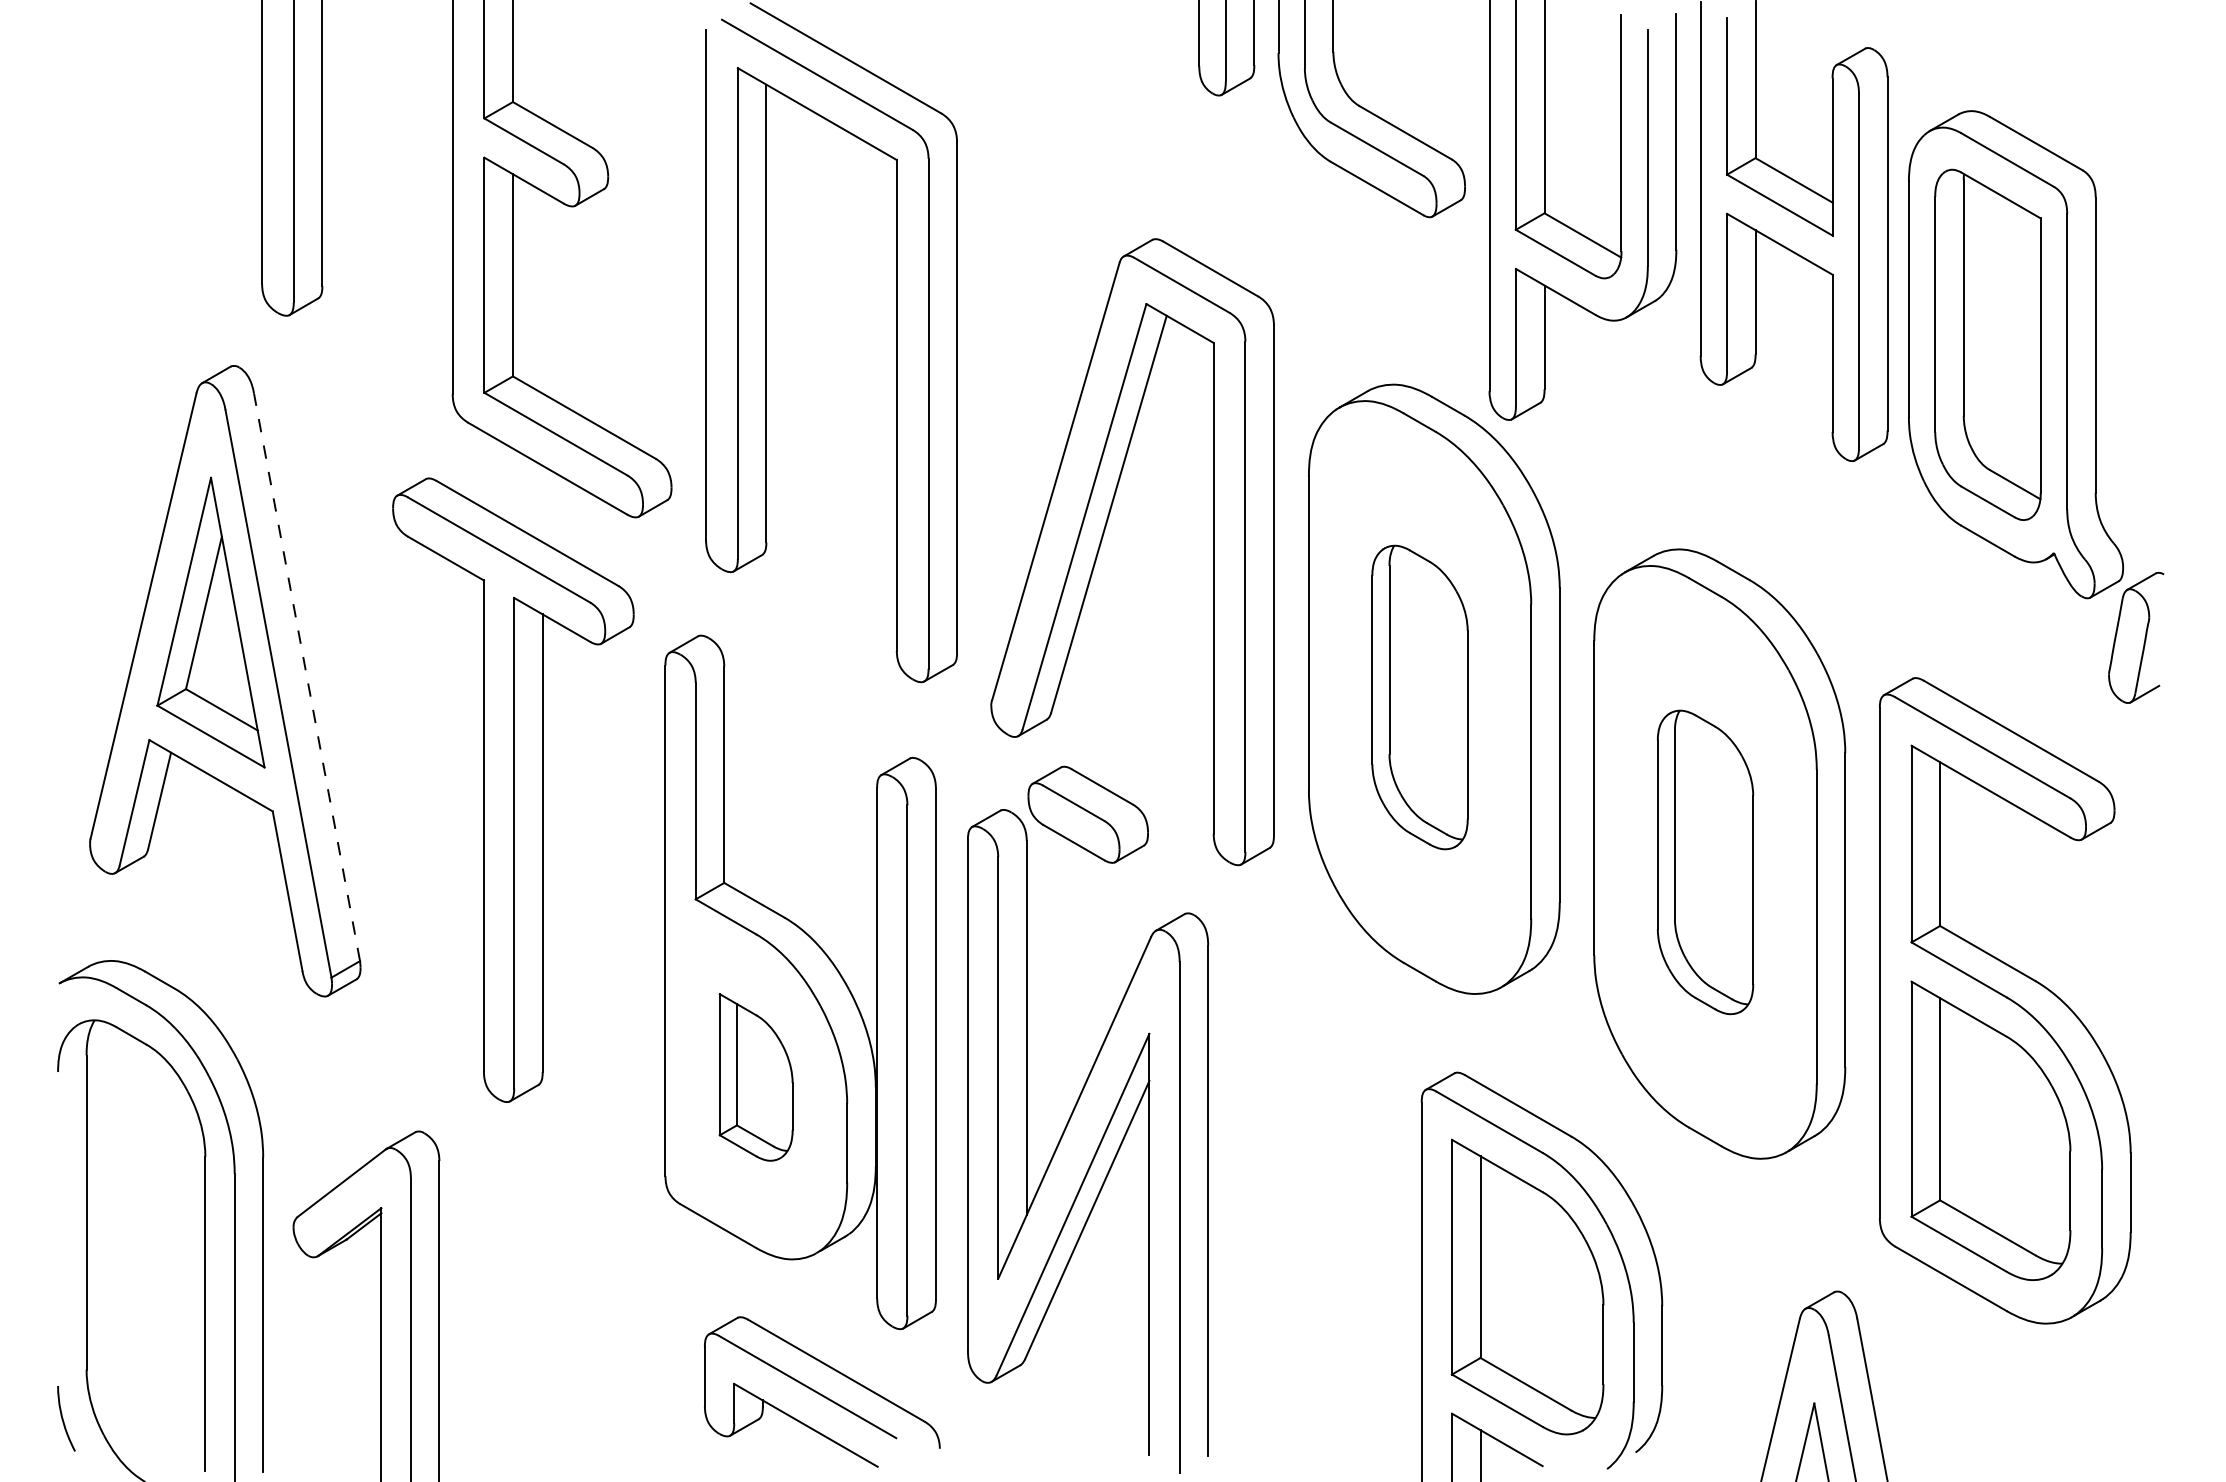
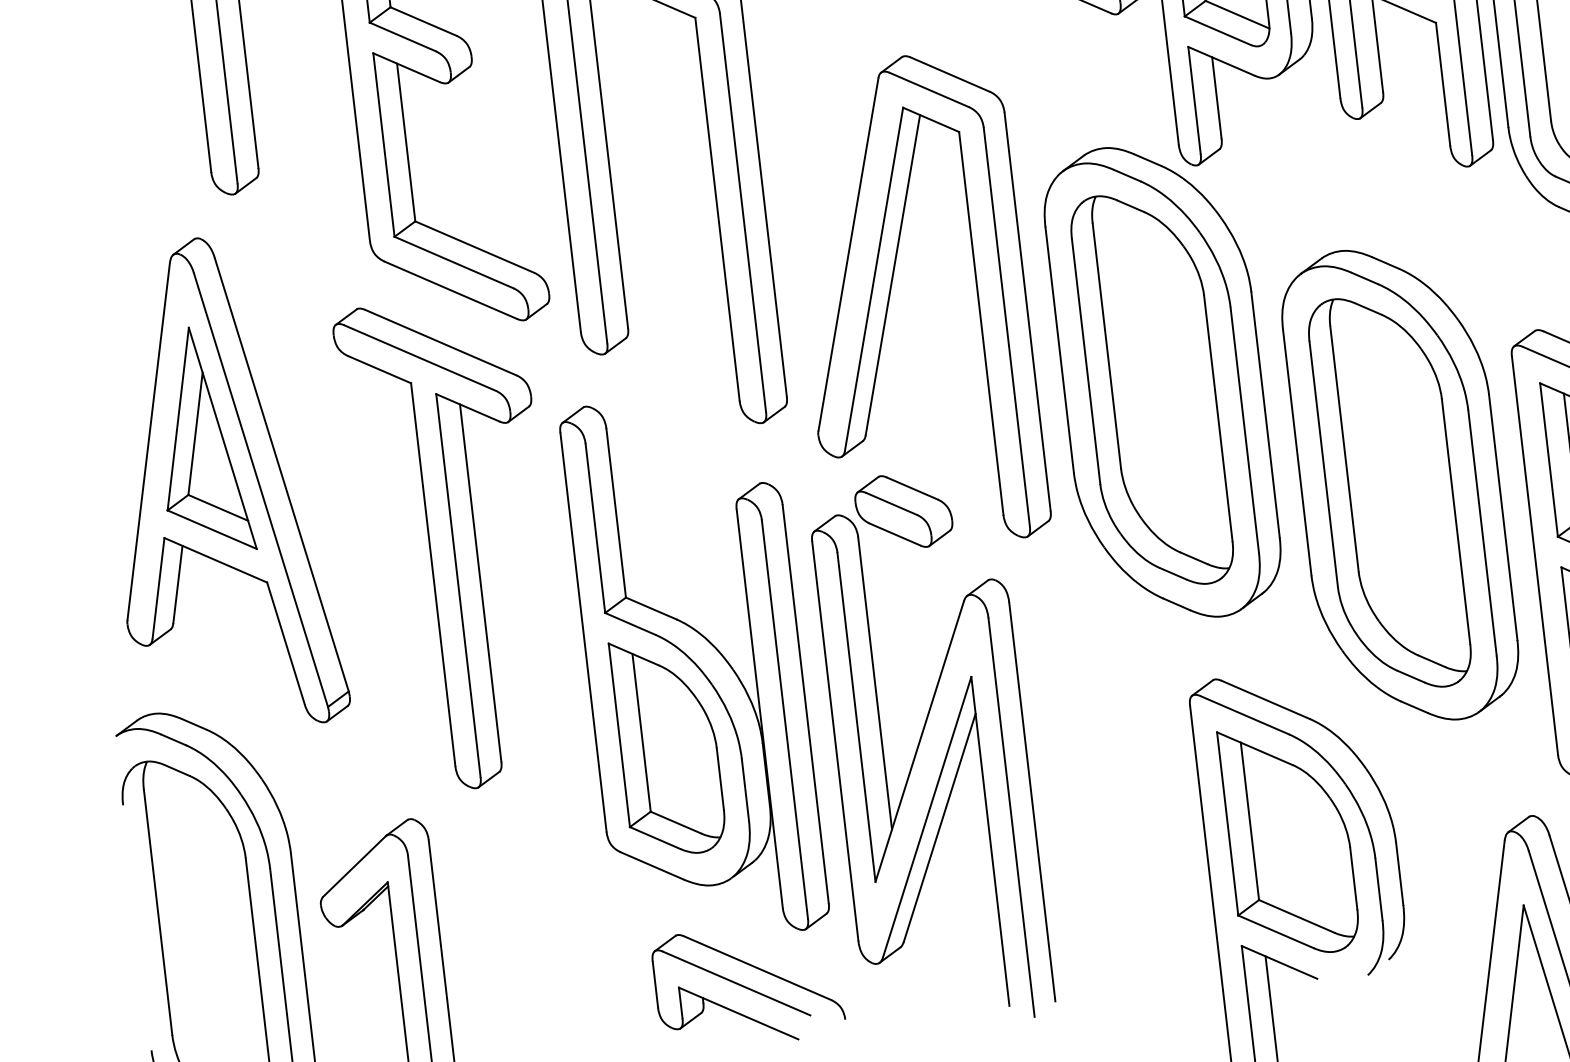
line: (307, 677) -> (282, 474), dashed -> solid
part: (1419, 697) -> (1151, 390), size x1.67
part: (1705, 862) -> (1389, 493), size x1.67
part: (755, 1077) -> (667, 746), size x1.67

